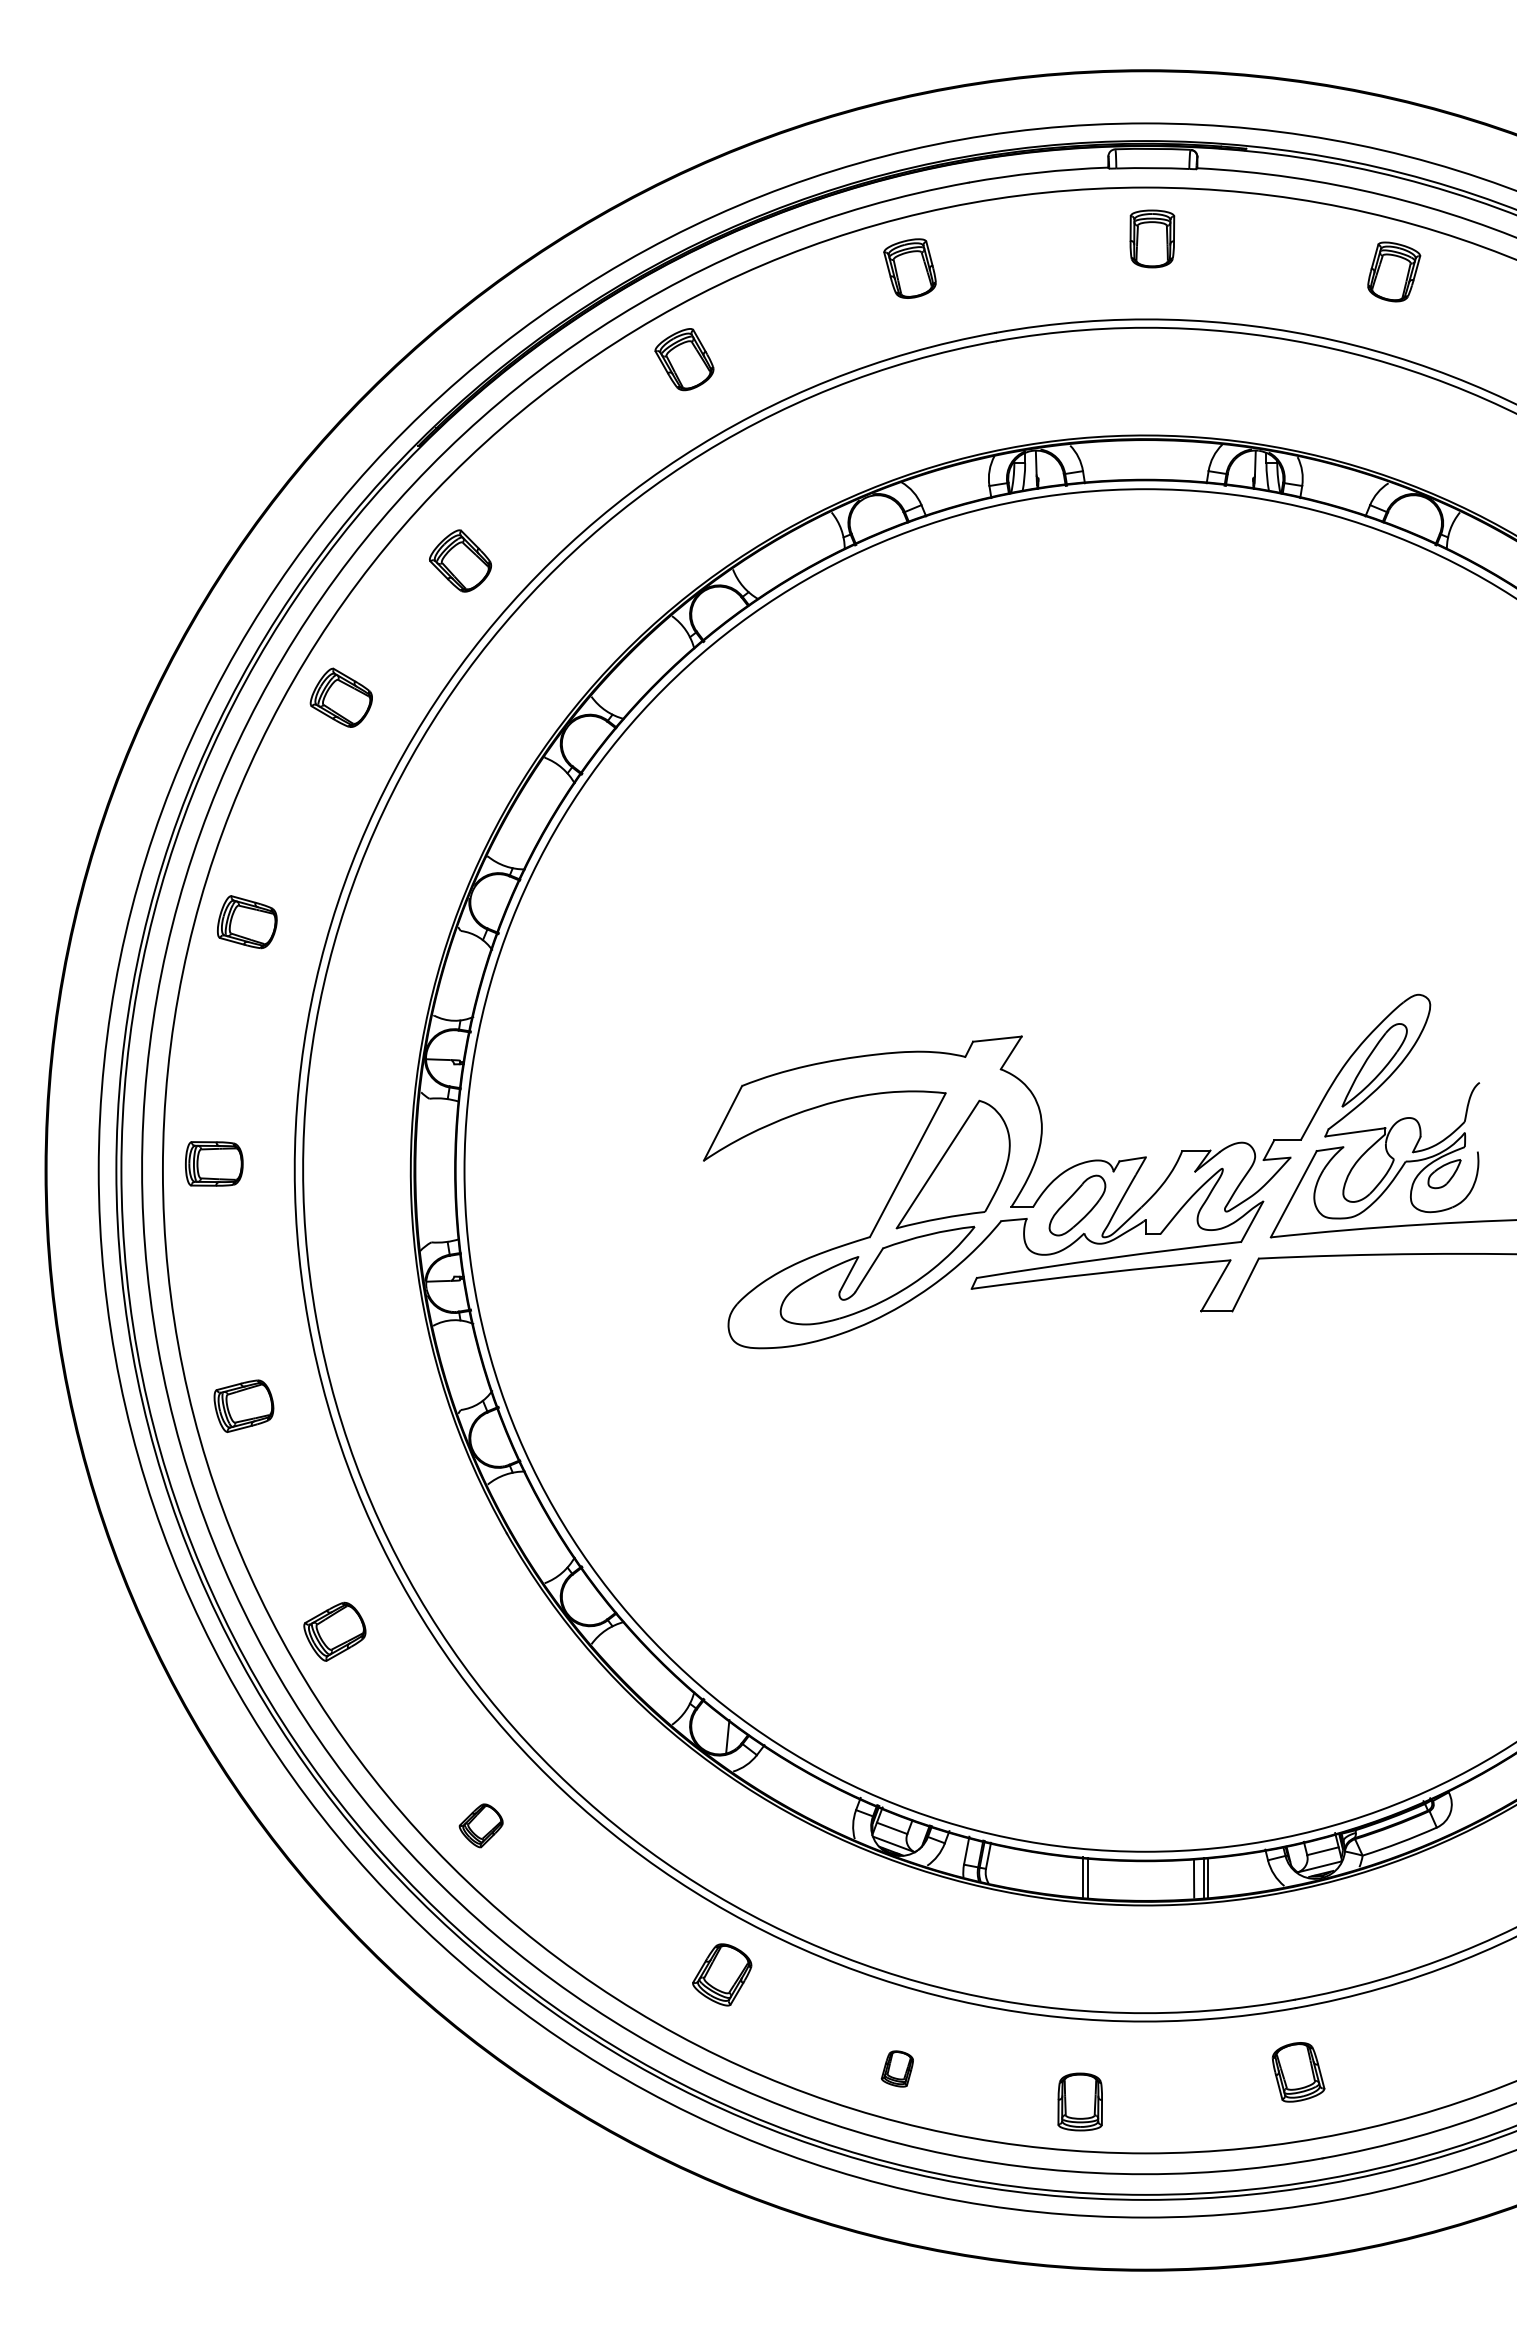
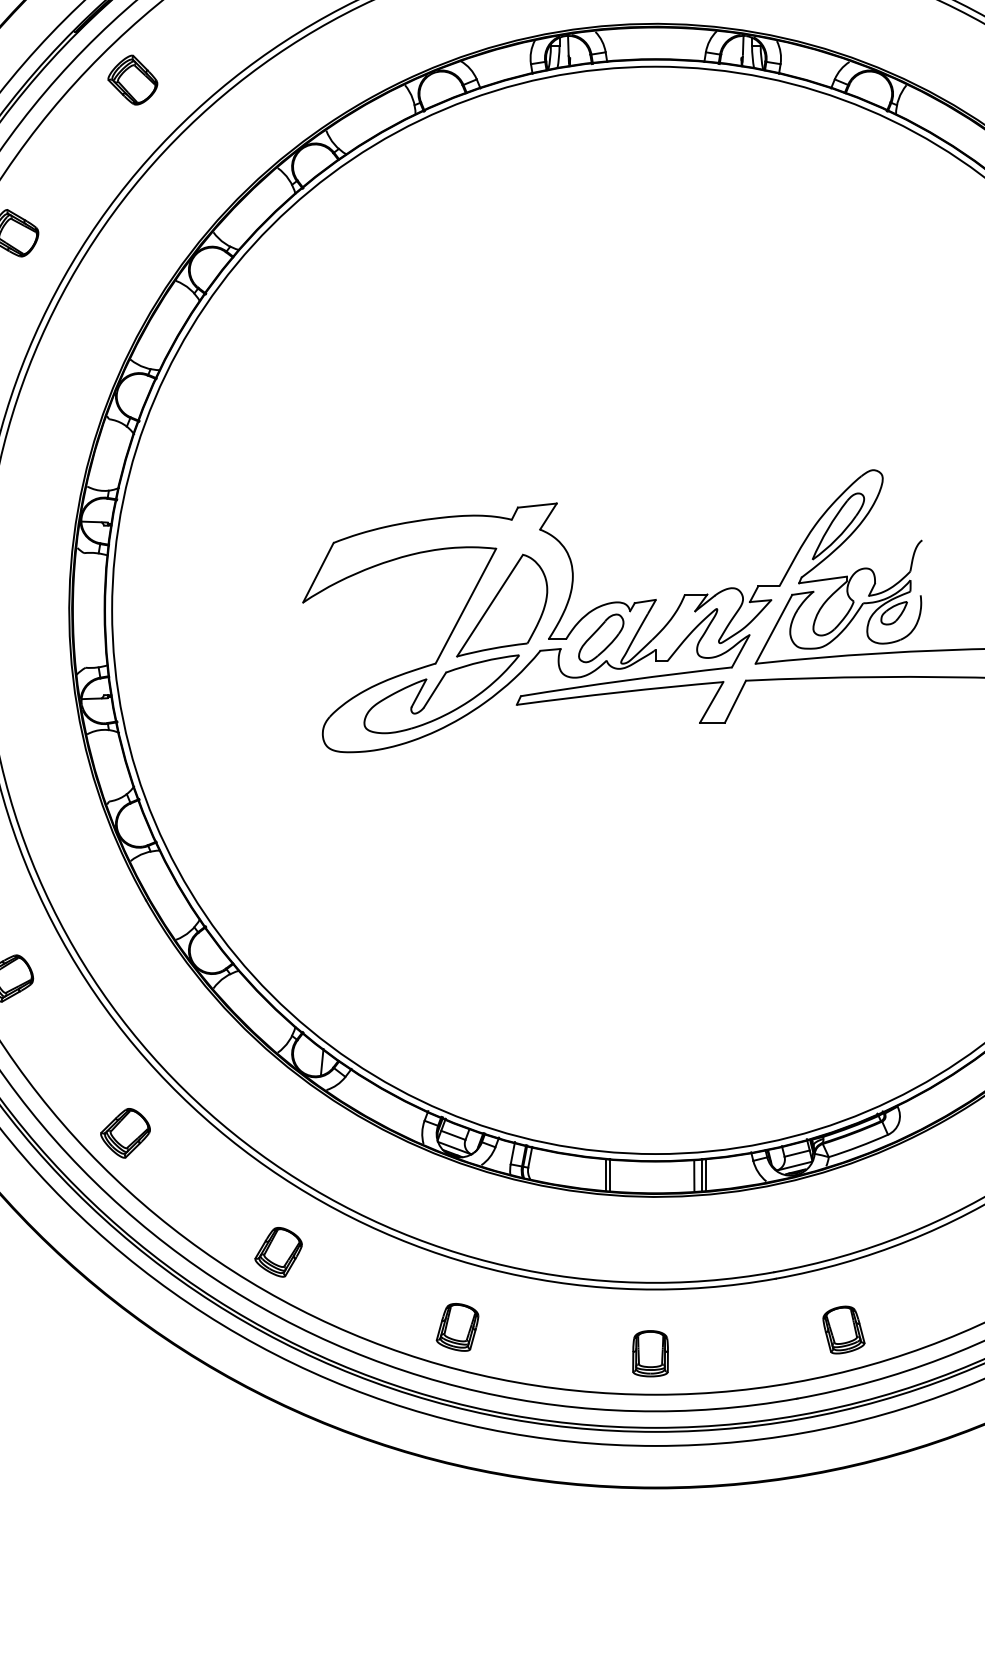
part: (460, 560) -> (132, 79), moved
part: (480, 1825) -> (124, 1133), size x1.43
part: (722, 1974) -> (278, 1251), moved
part: (897, 2068) -> (457, 1327), size x1.67
part: (1298, 2072) -> (843, 1330), moved
part: (1079, 2101) -> (649, 1353), moved

